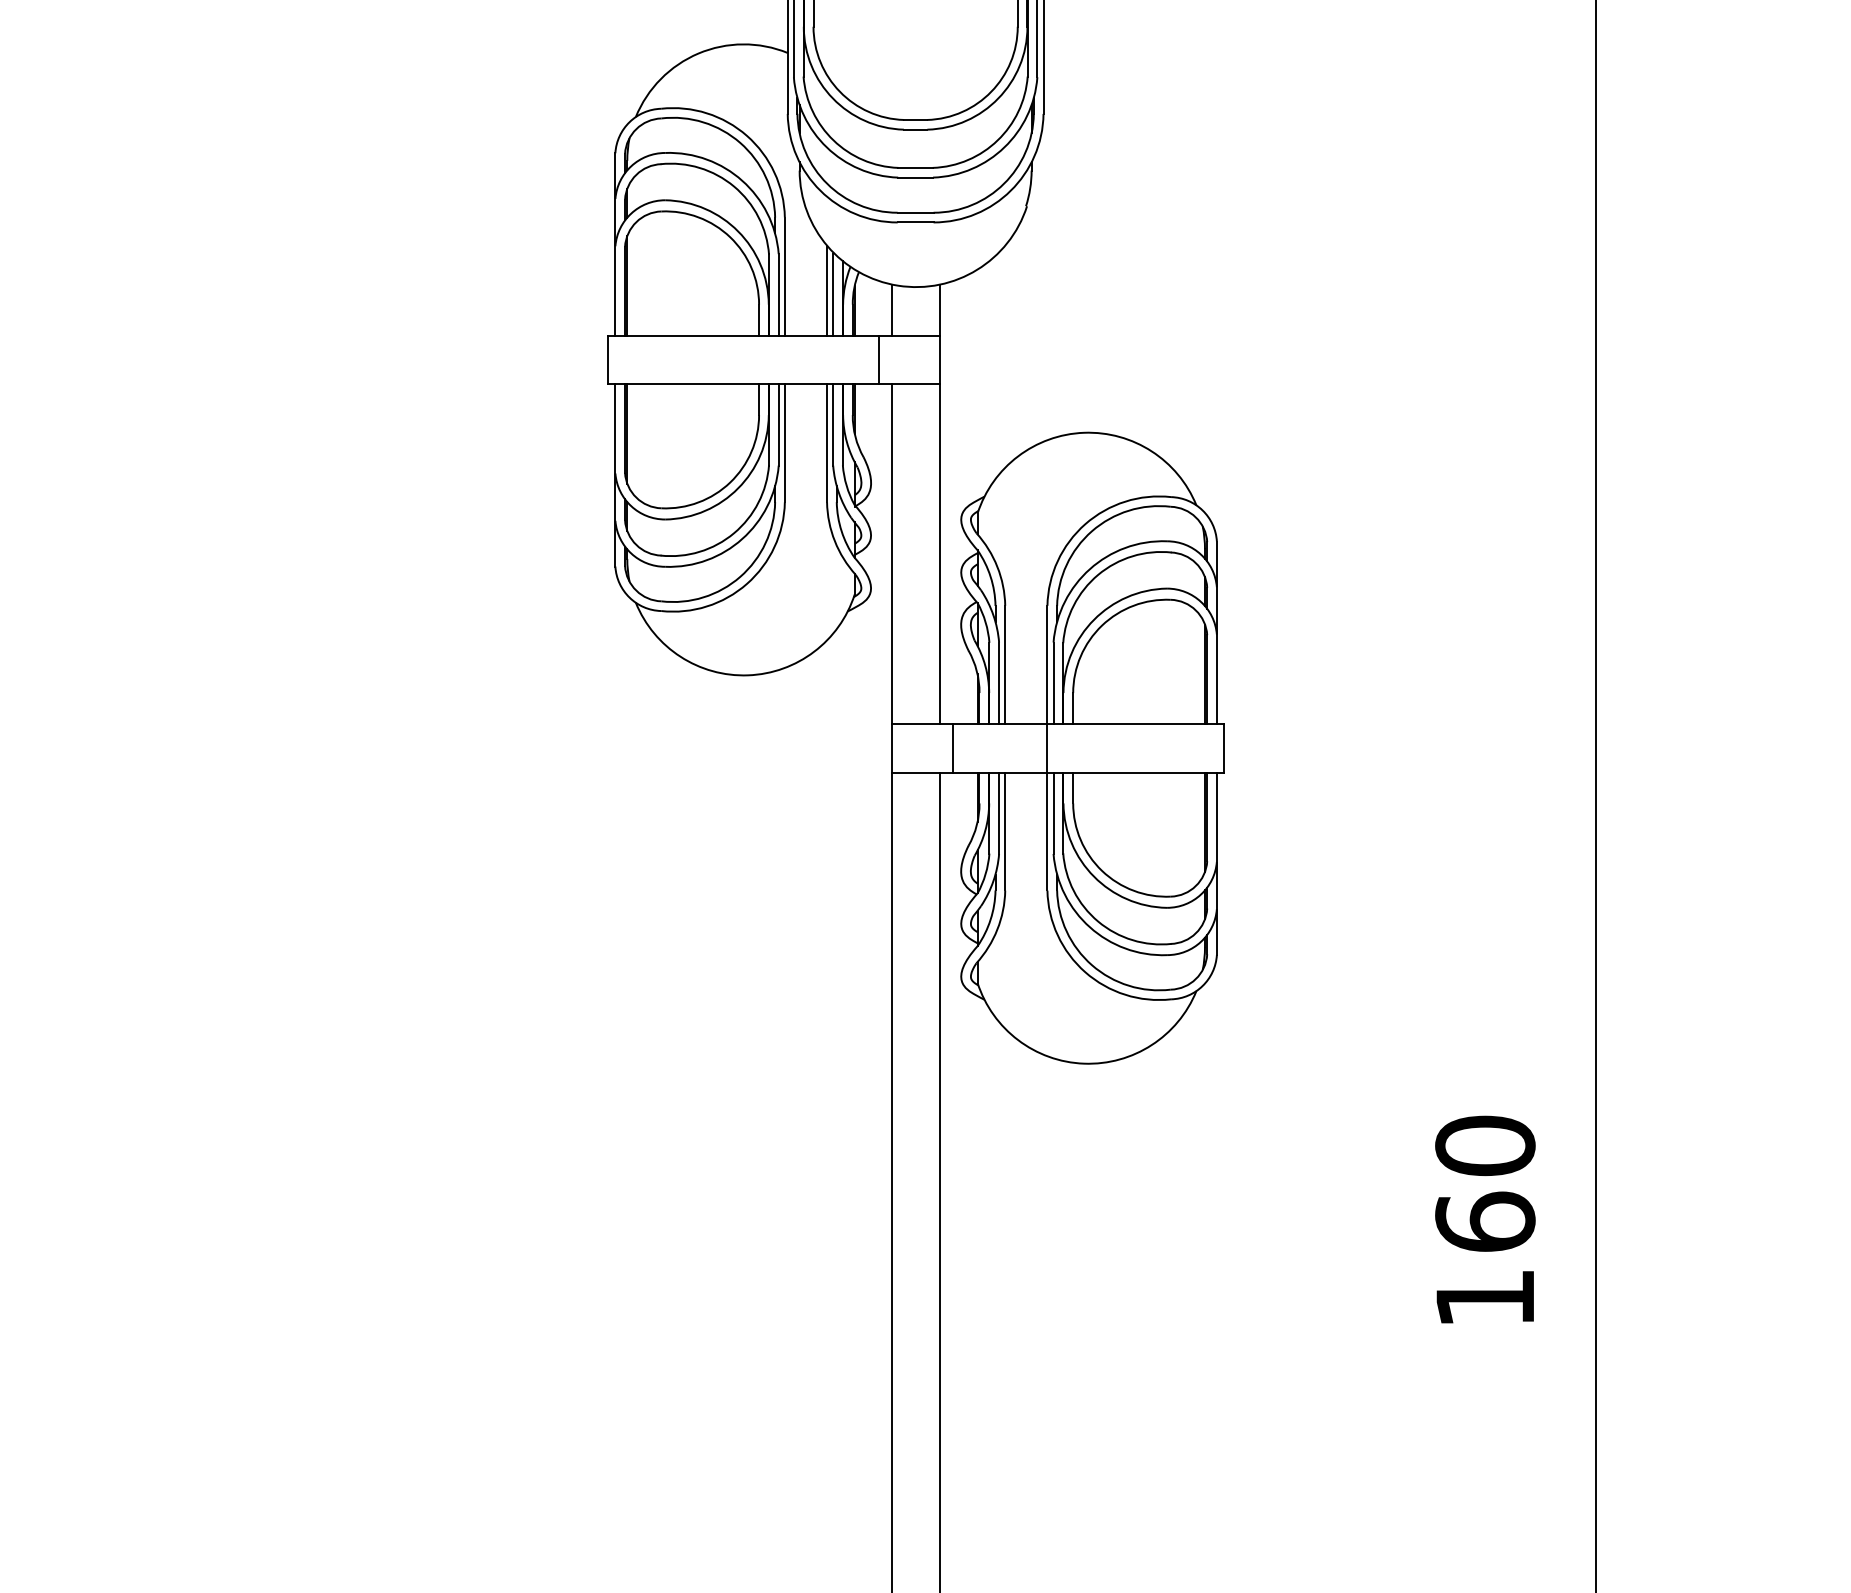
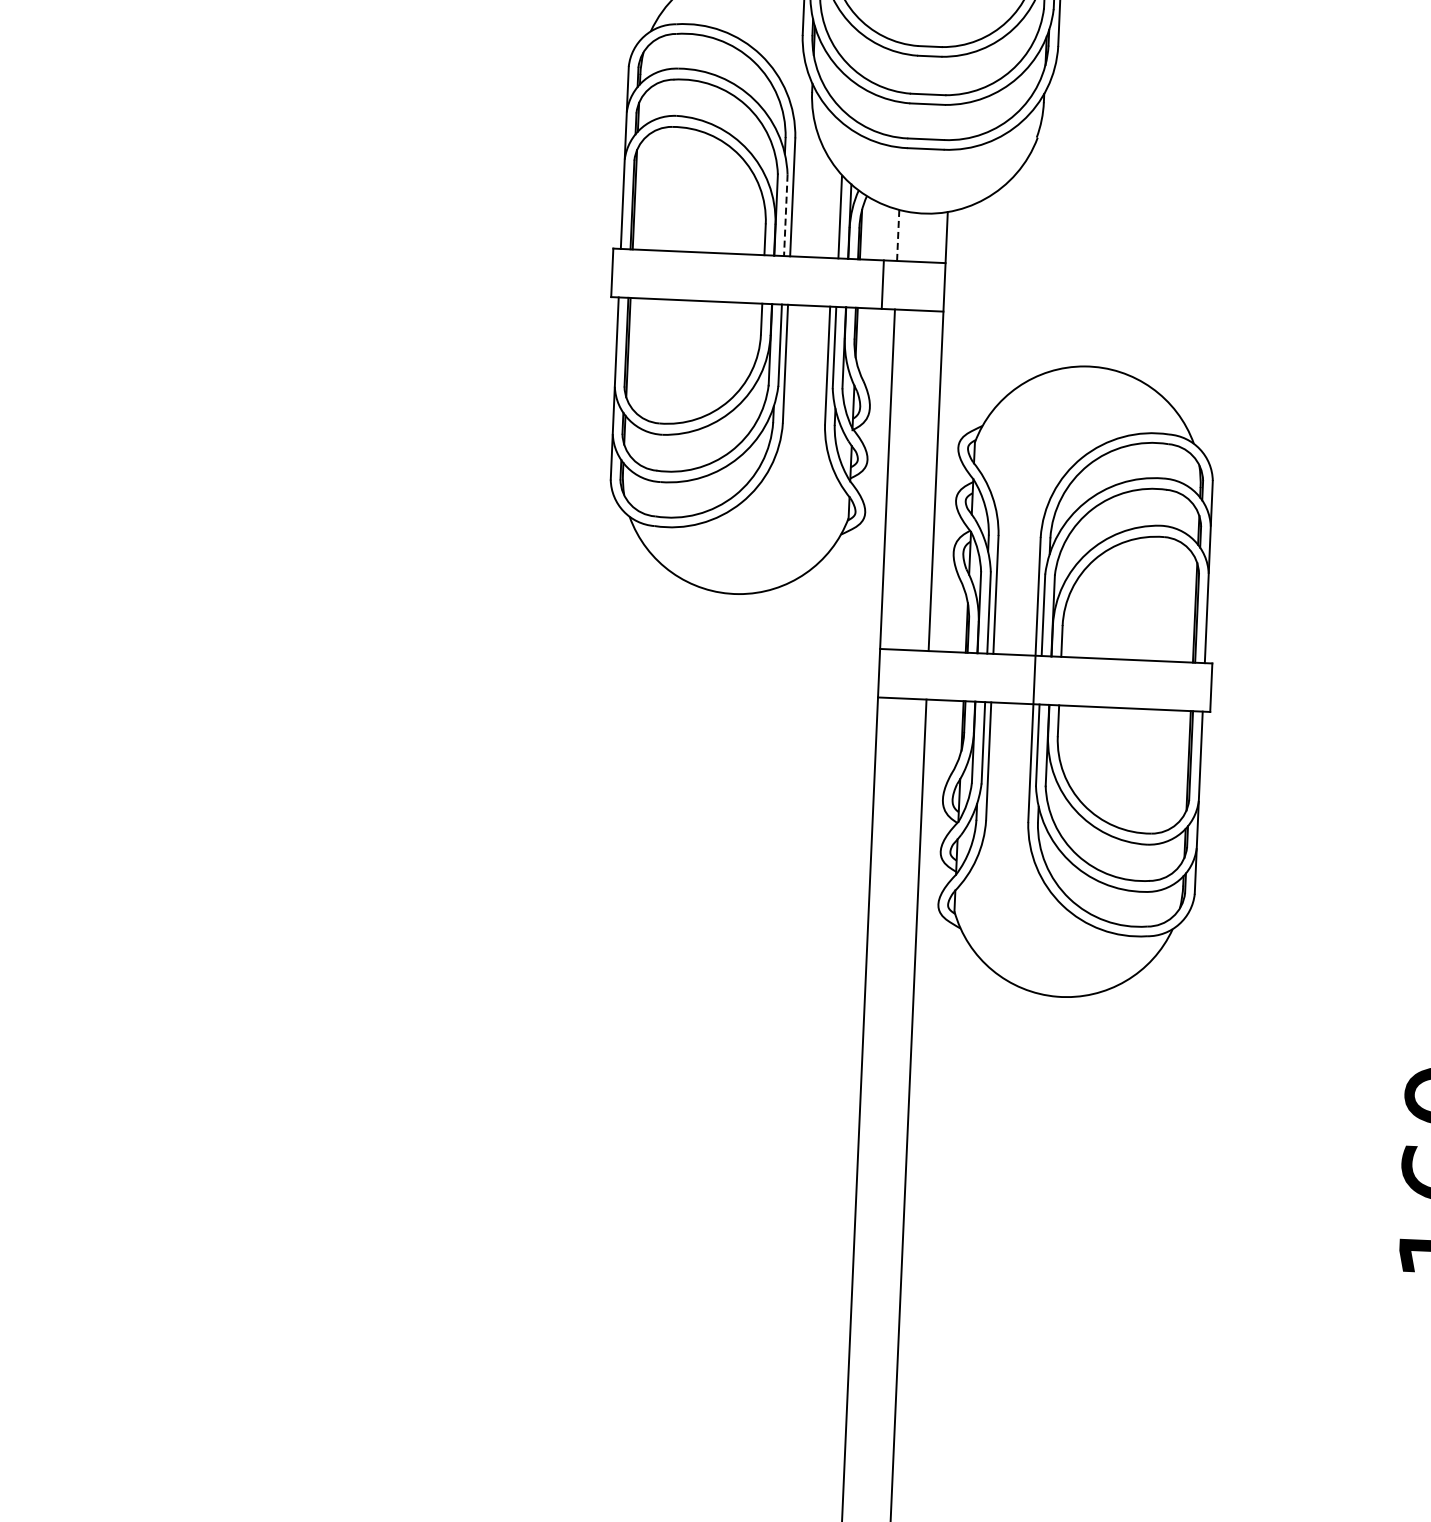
line: (827, 290) -> (834, 213), removed
line: (778, 294) -> (785, 214), solid -> dashed
line: (891, 310) -> (897, 235), solid -> dashed
line: (952, 747) -> (939, 675), removed

